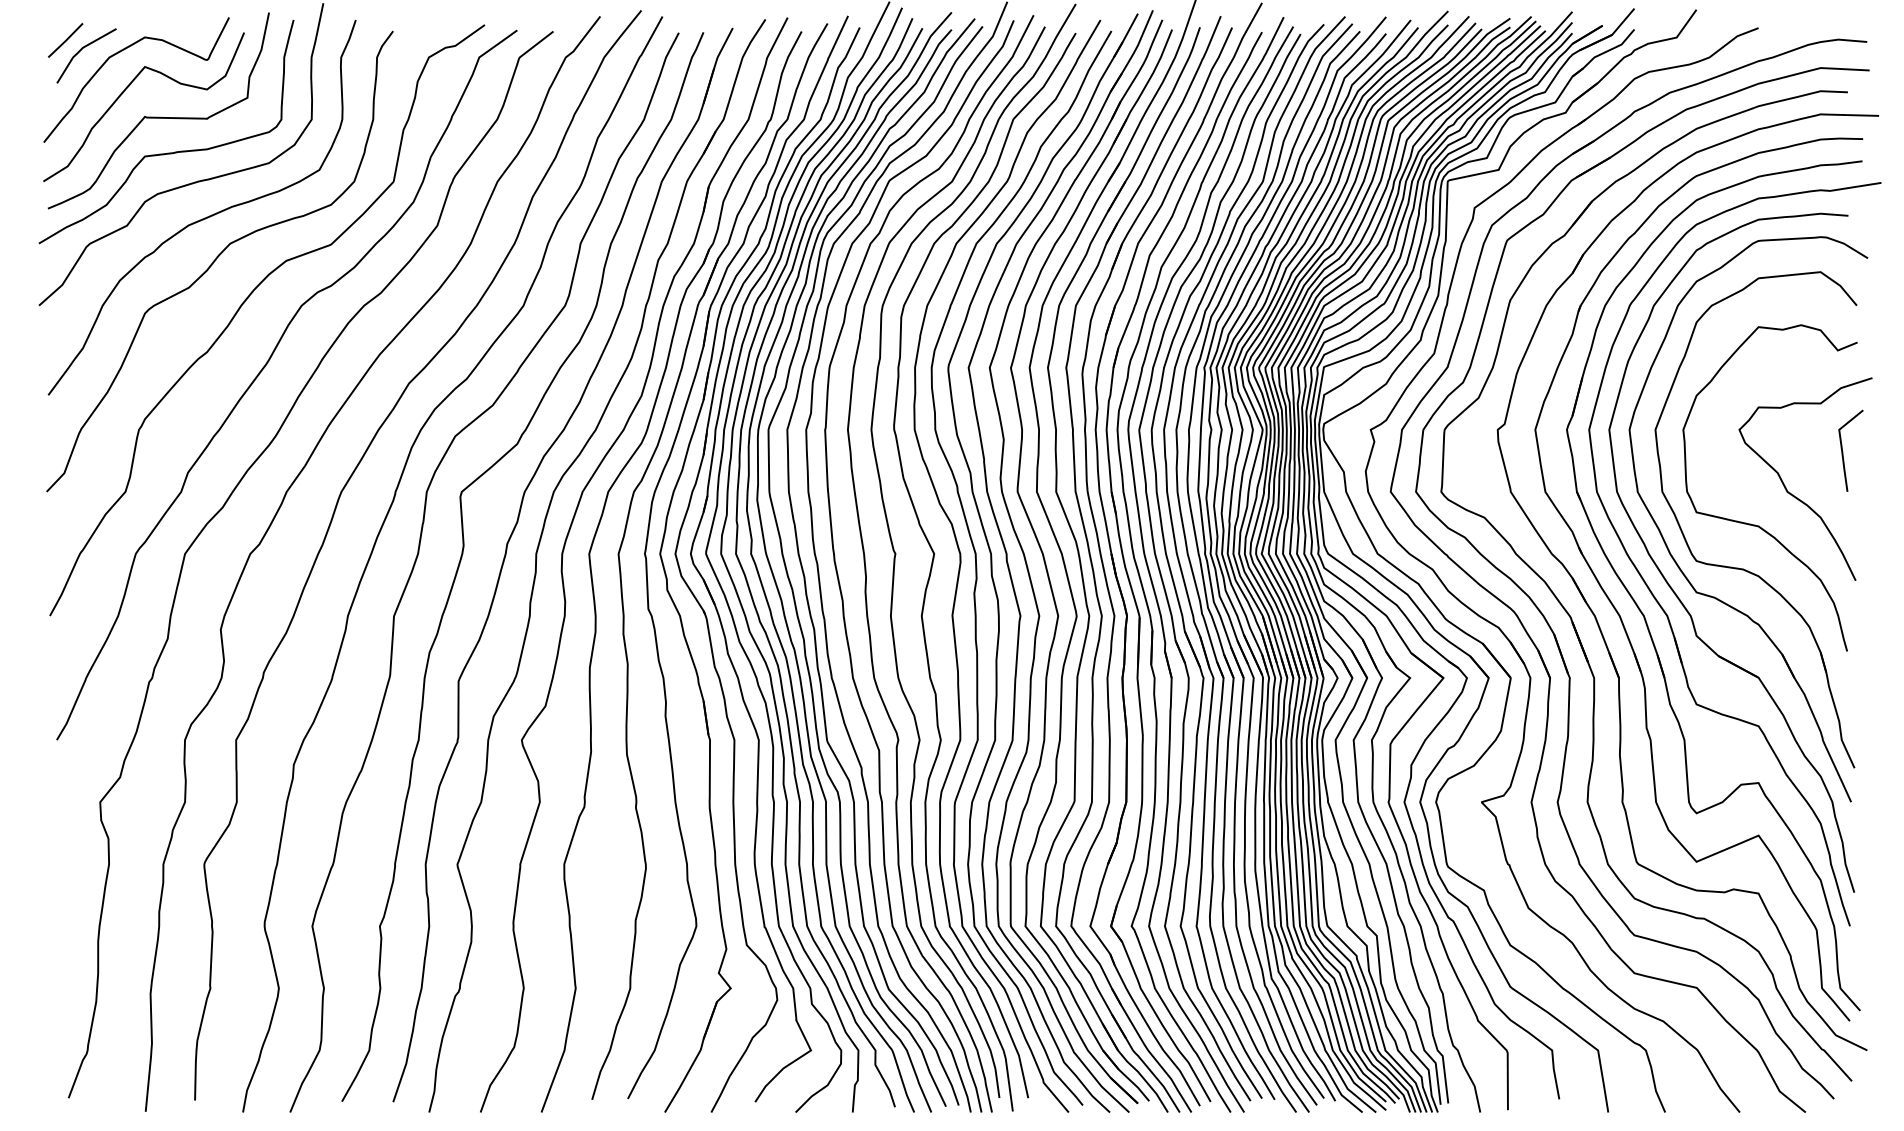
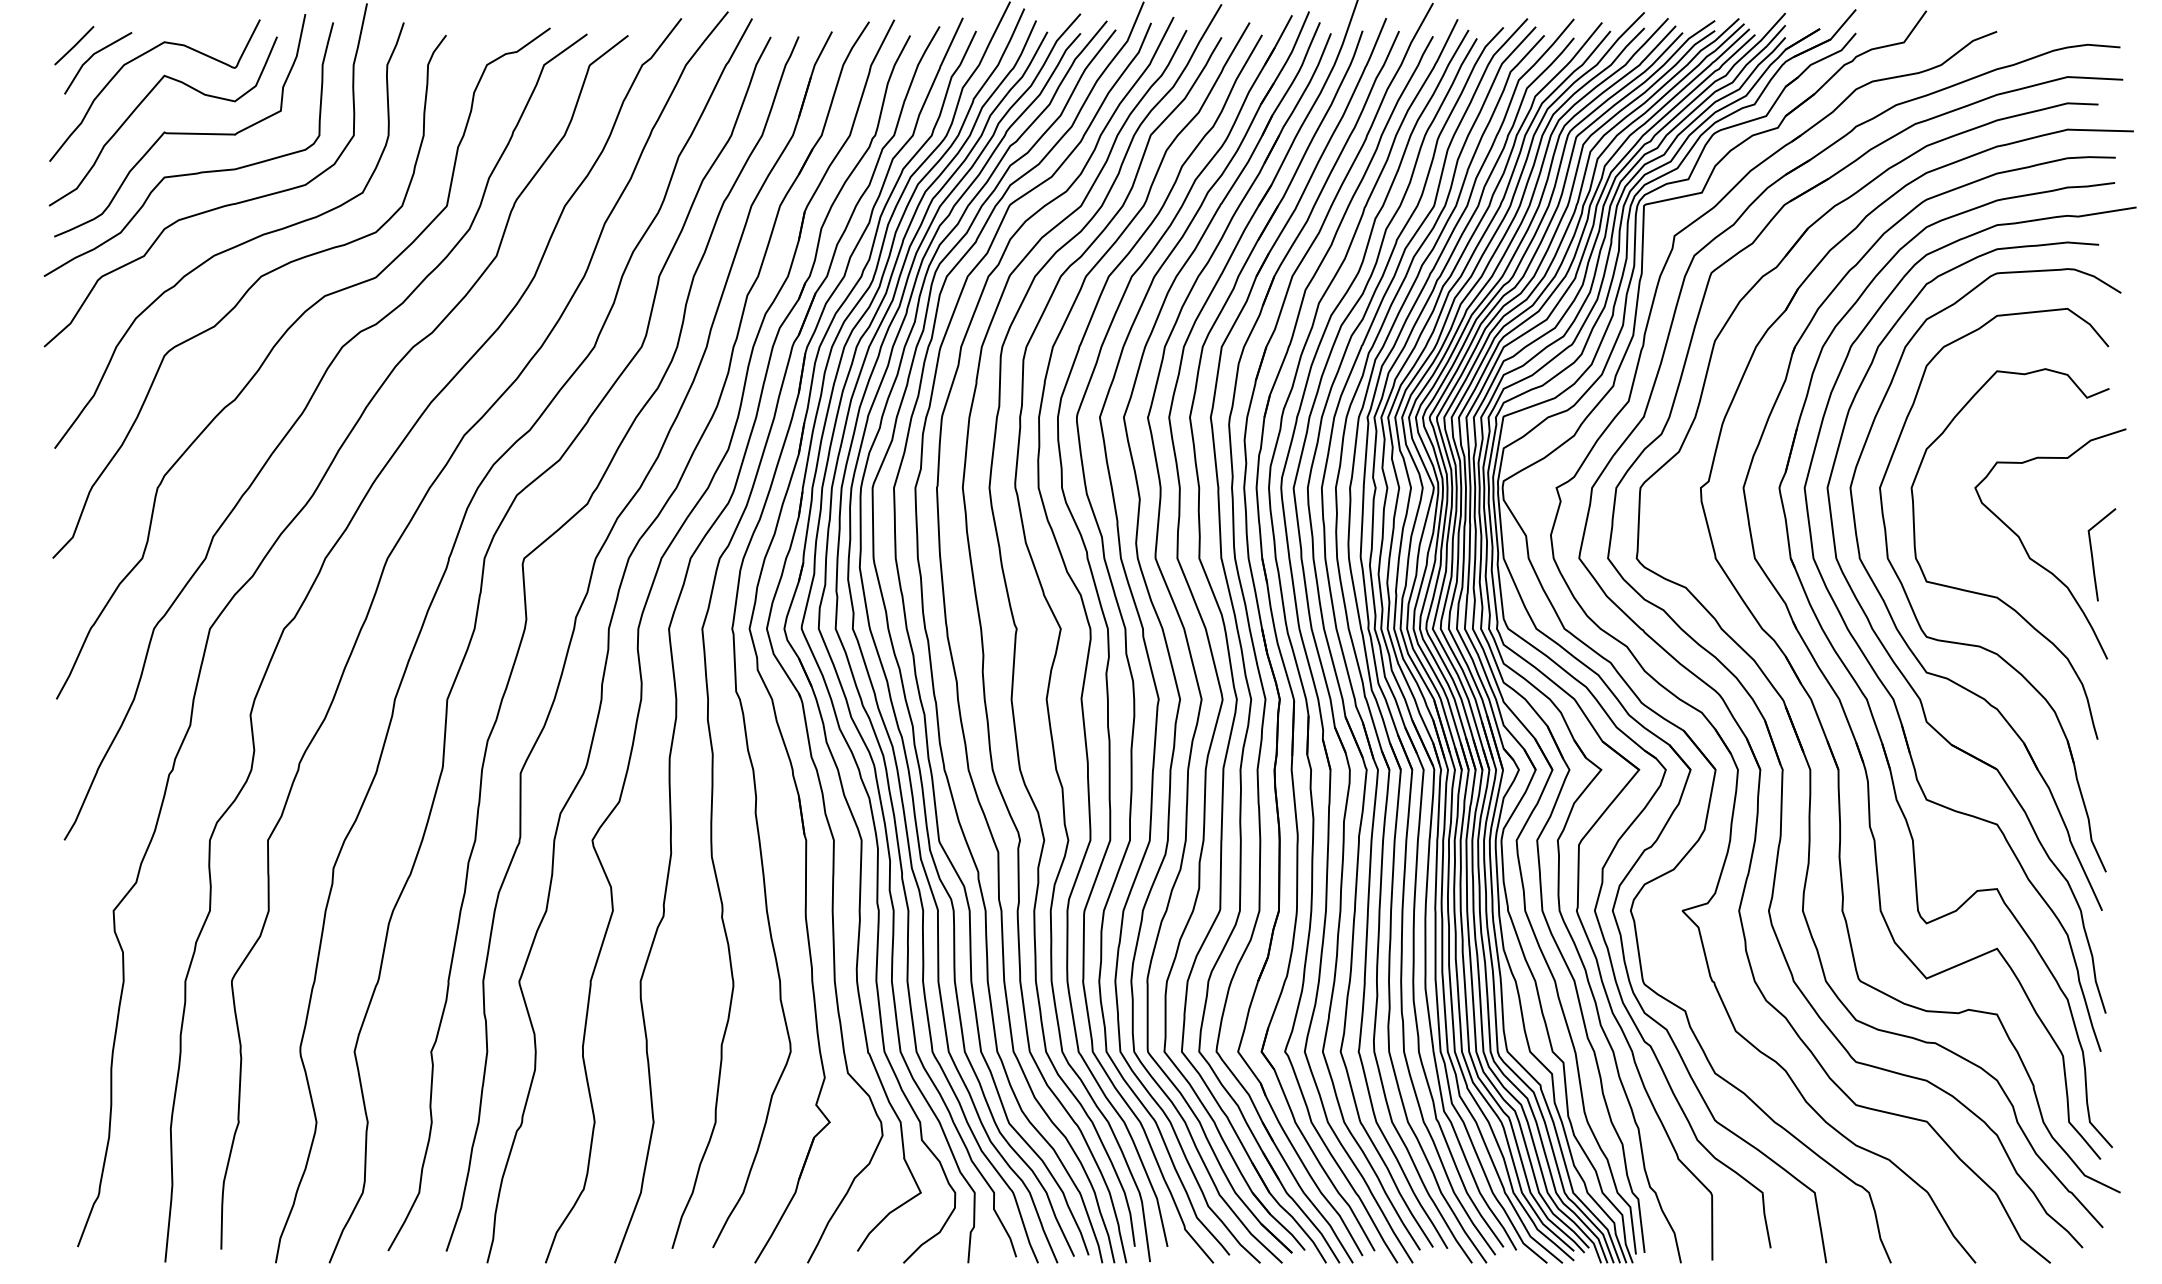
line: (1843, 453) -> (2093, 557), moved

